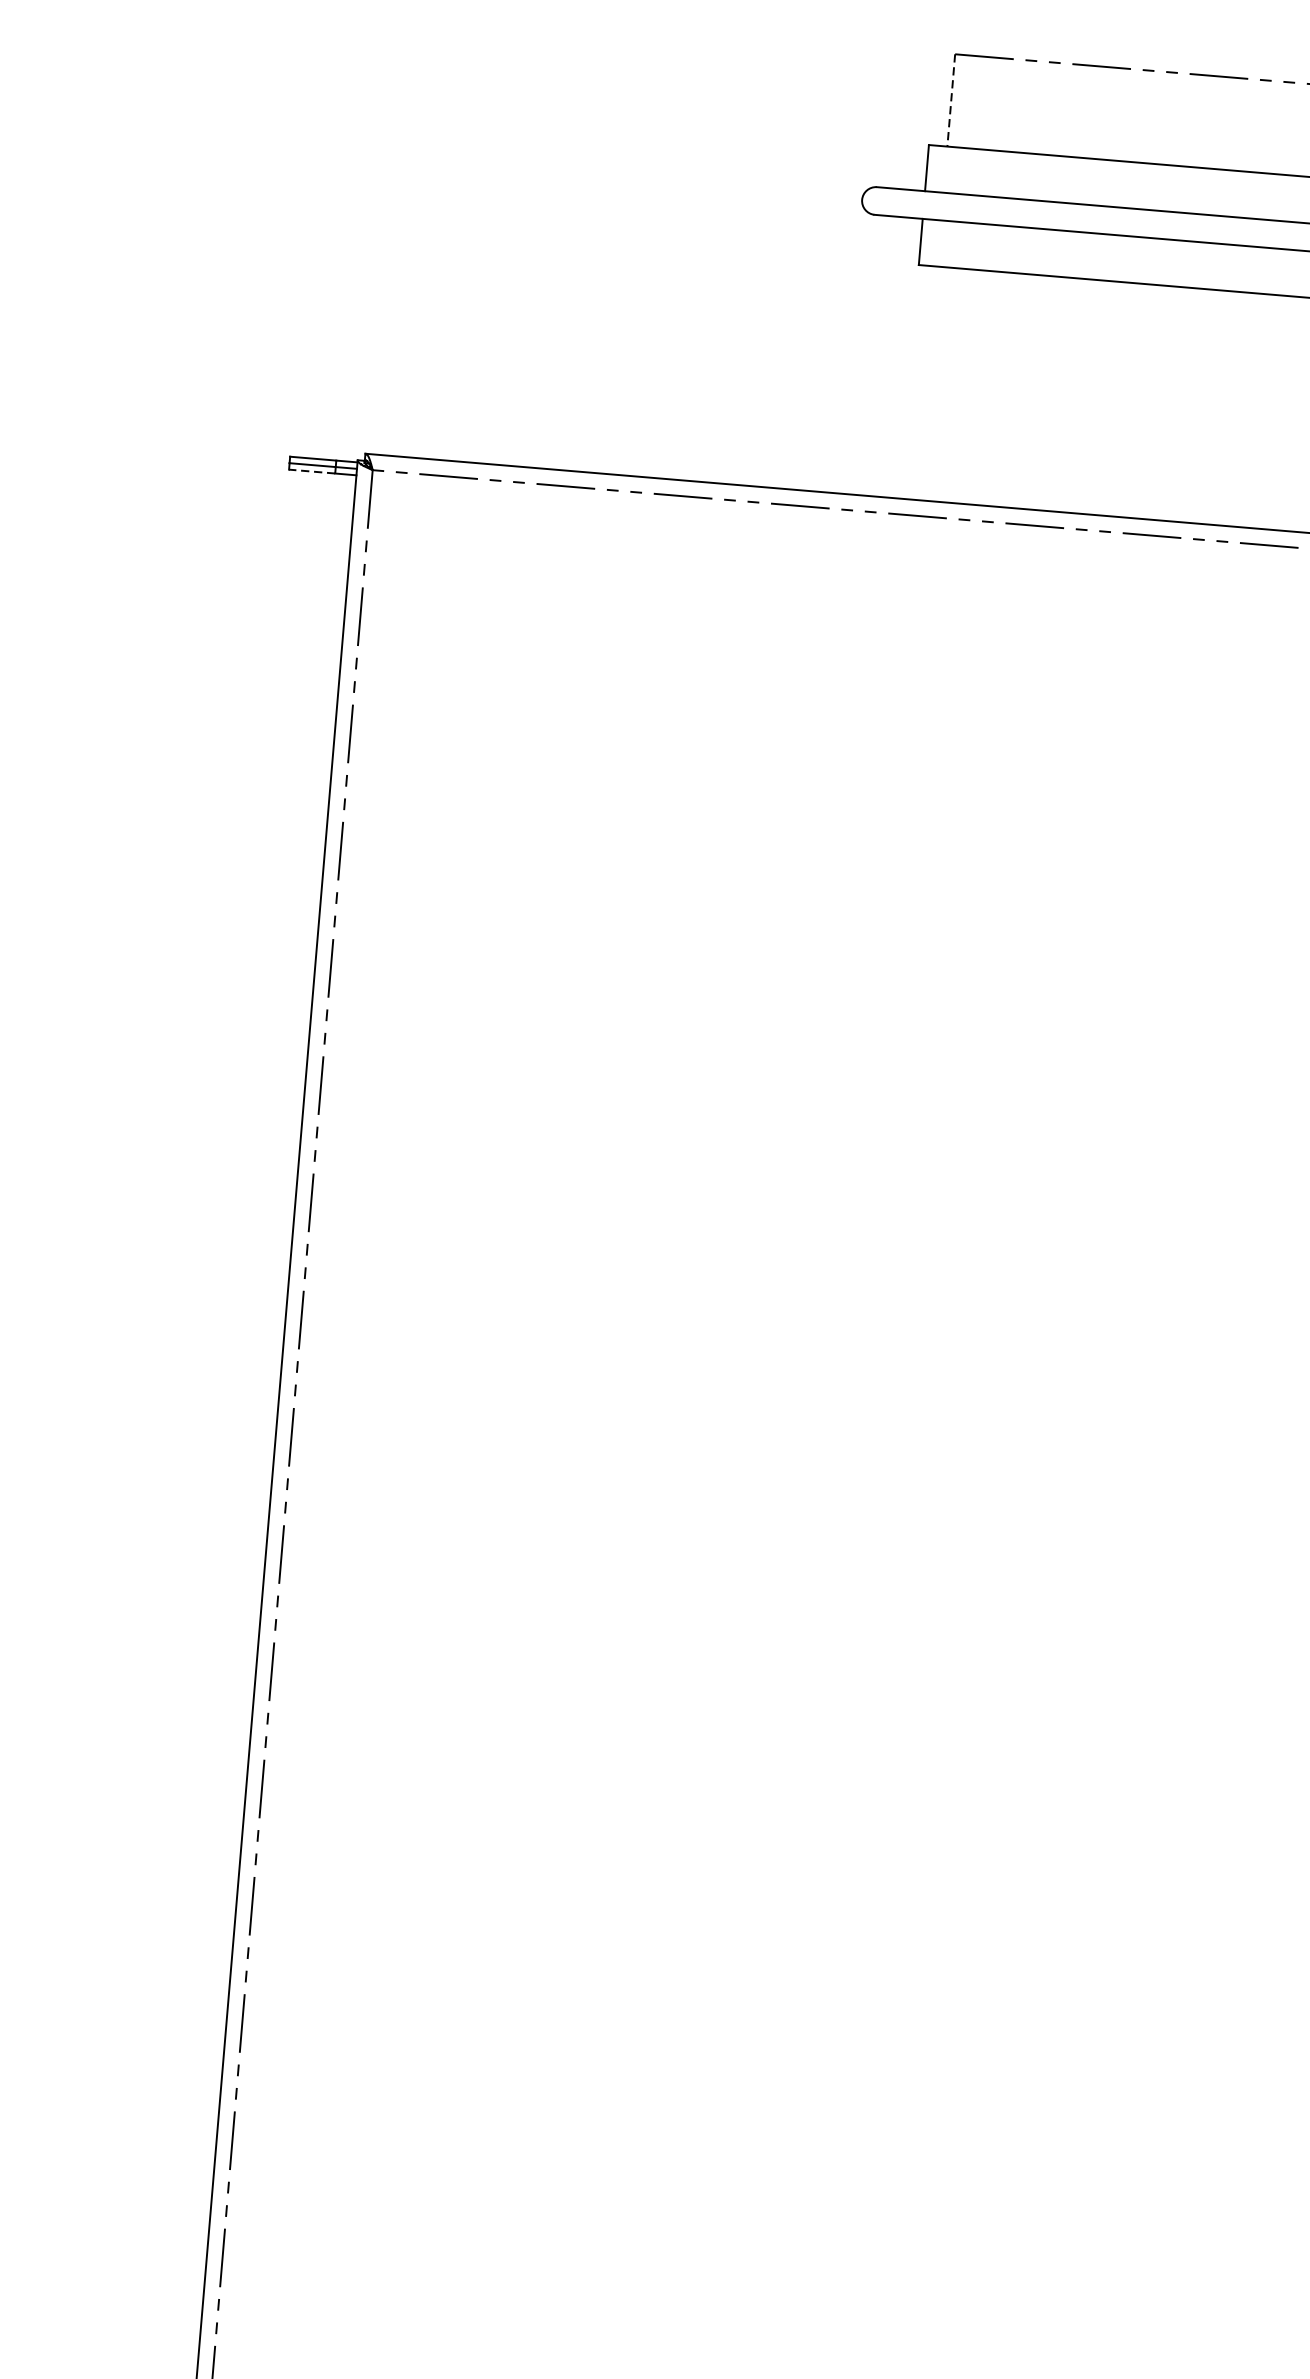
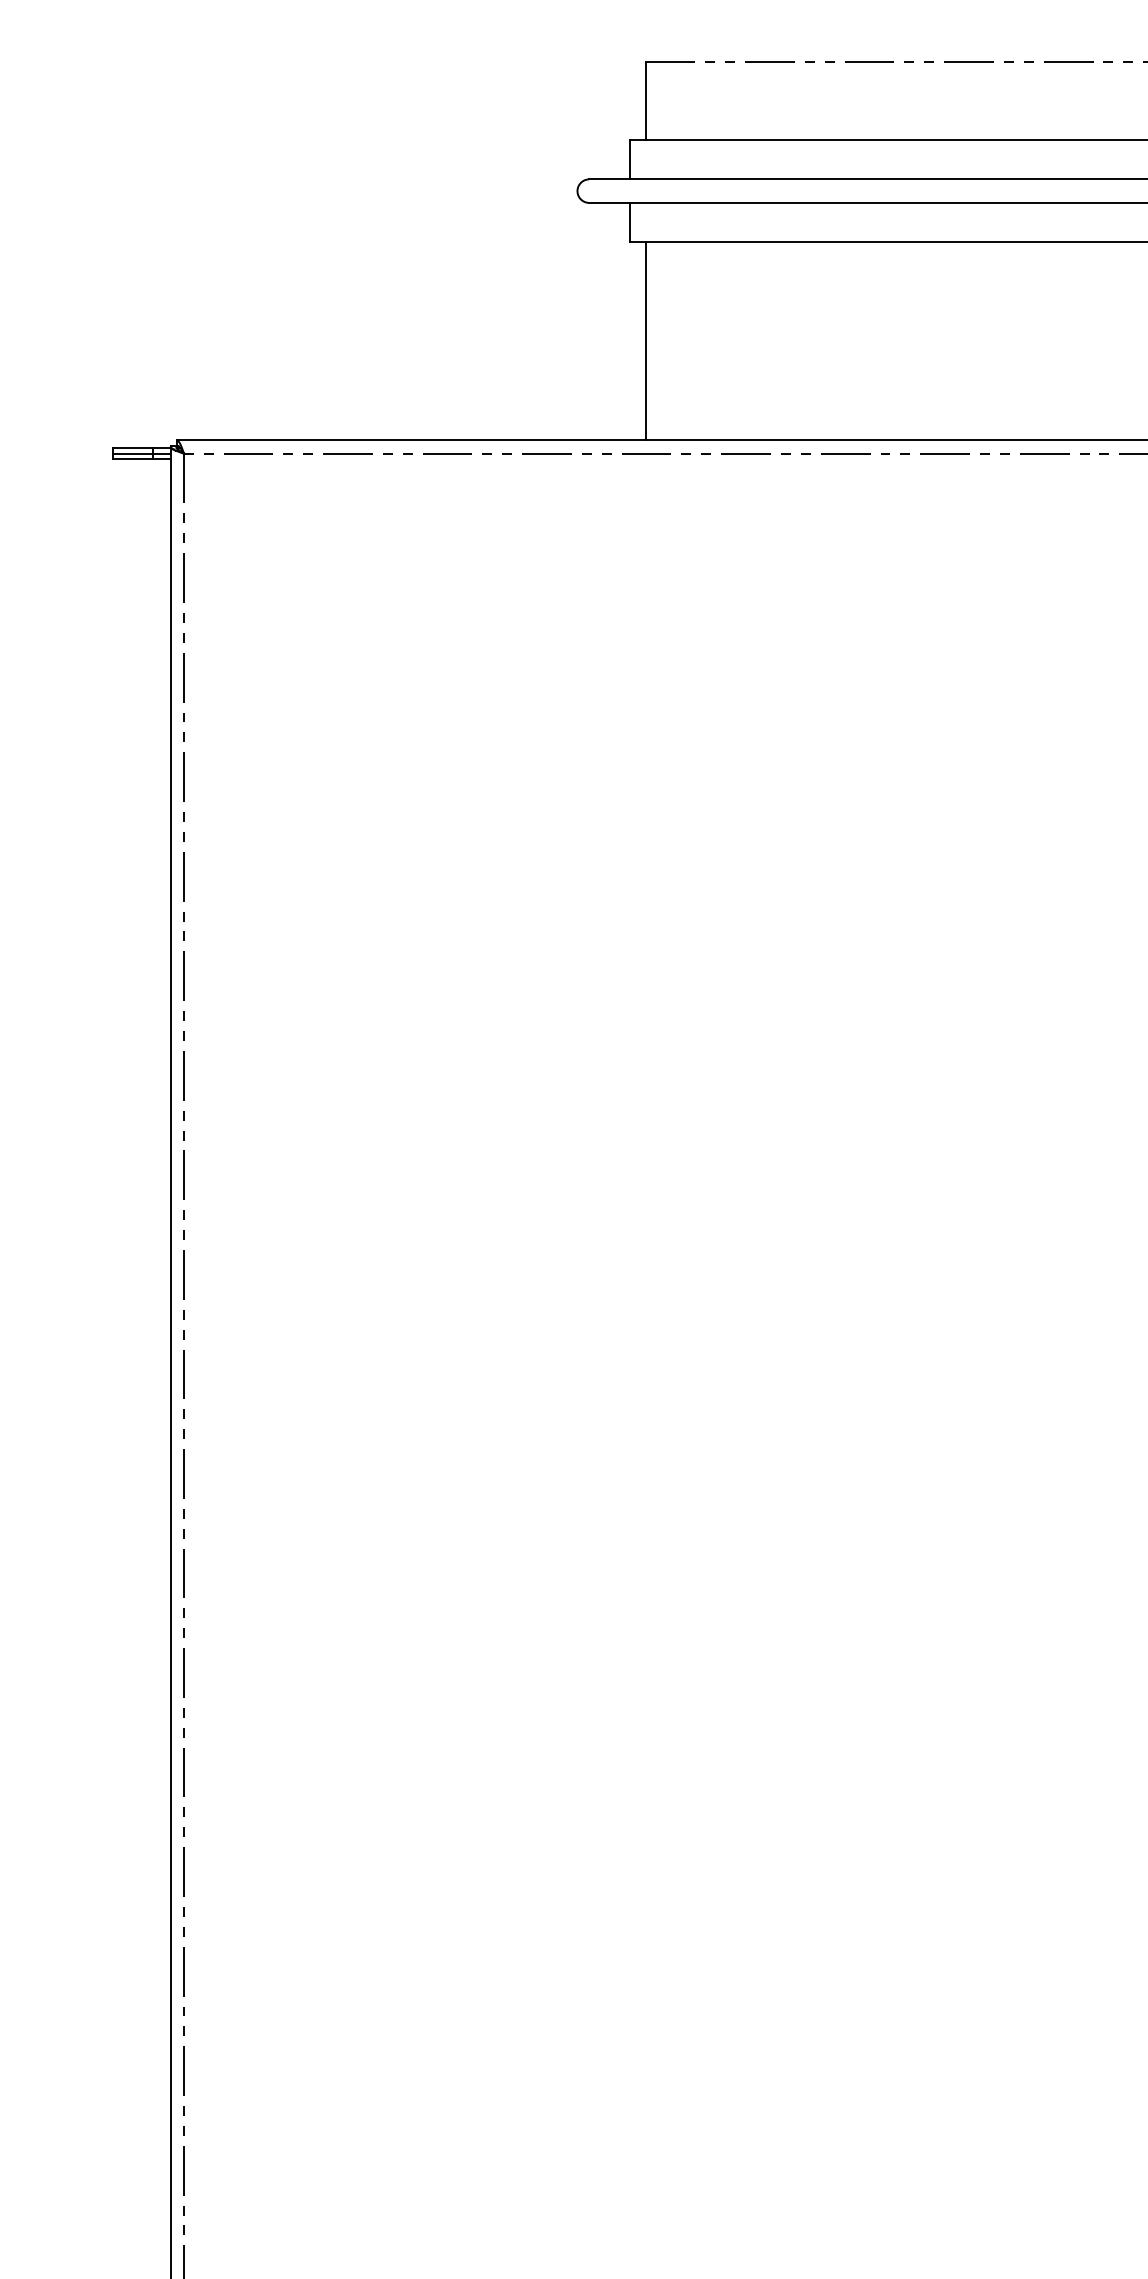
line: (951, 100) -> (645, 101), dashed -> solid
line: (927, 383) -> (645, 341), added
line: (312, 471) -> (133, 459), dashed -> solid

